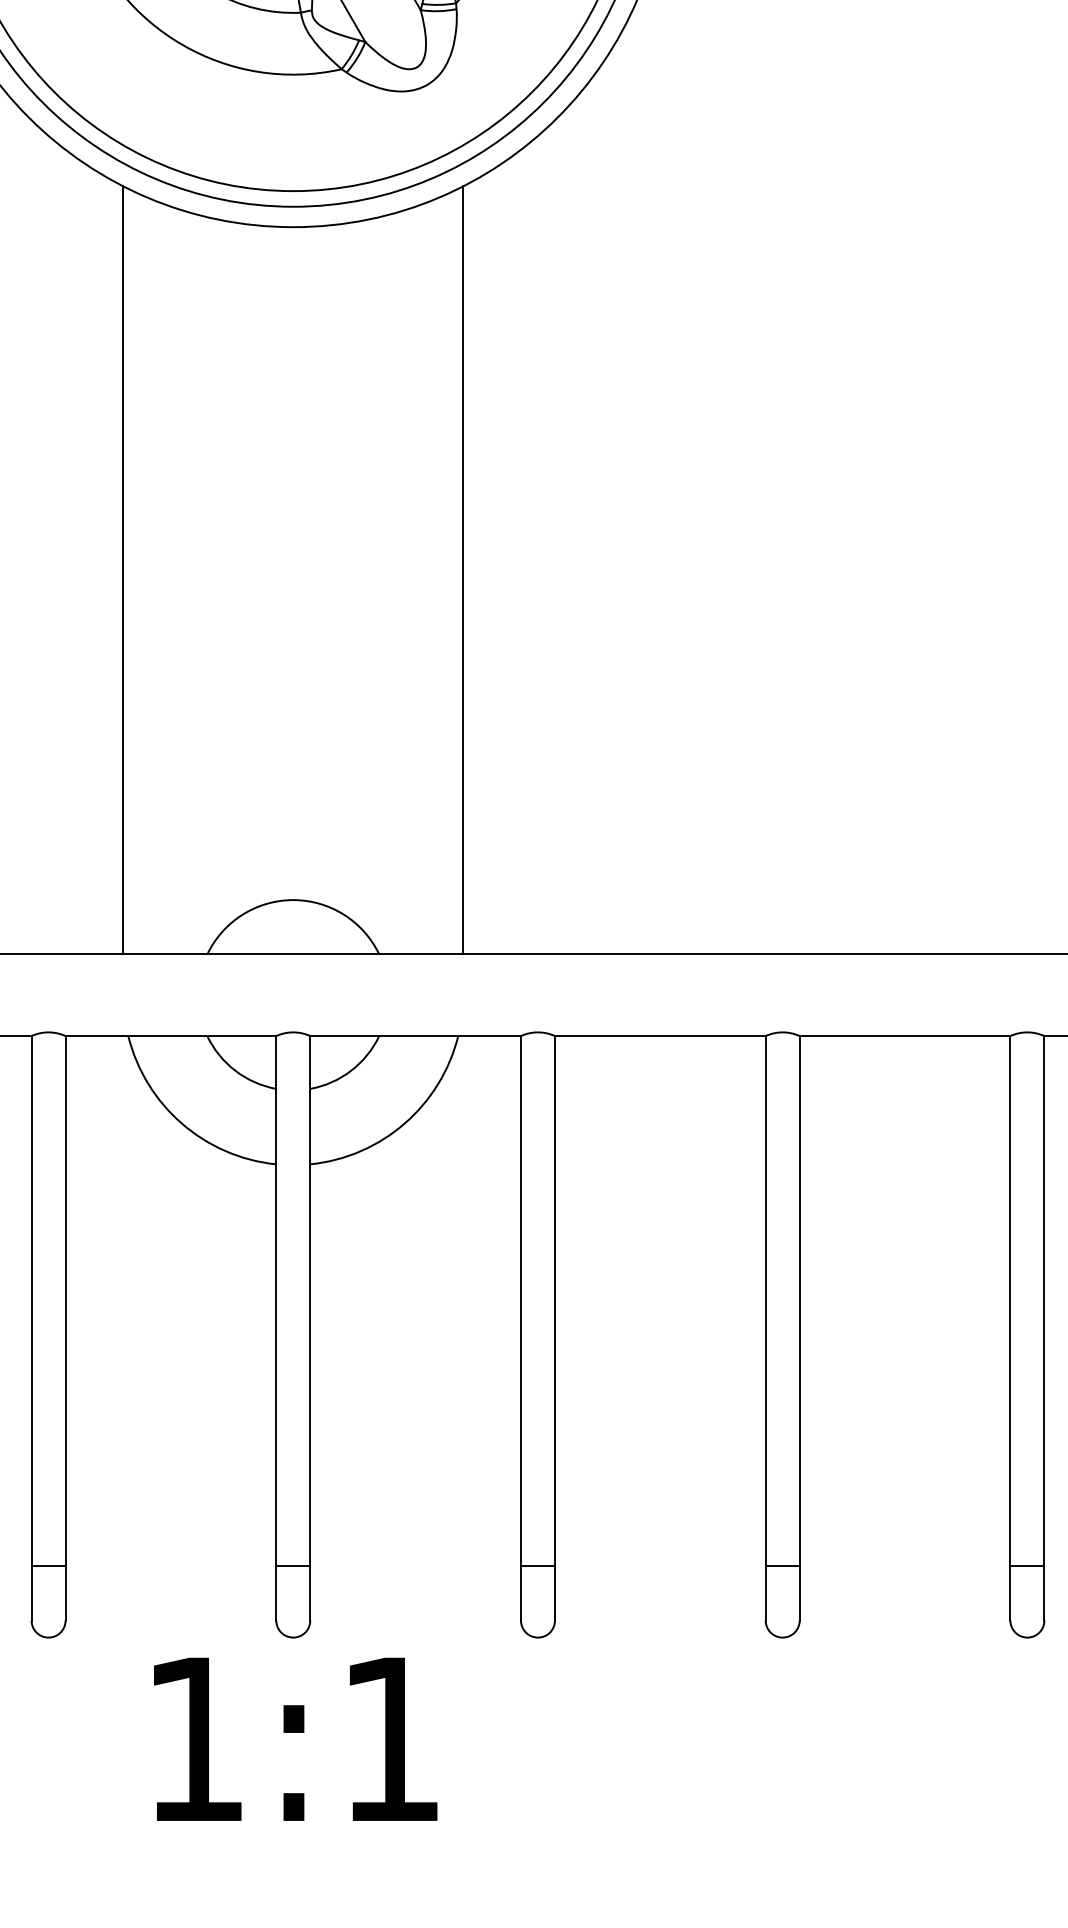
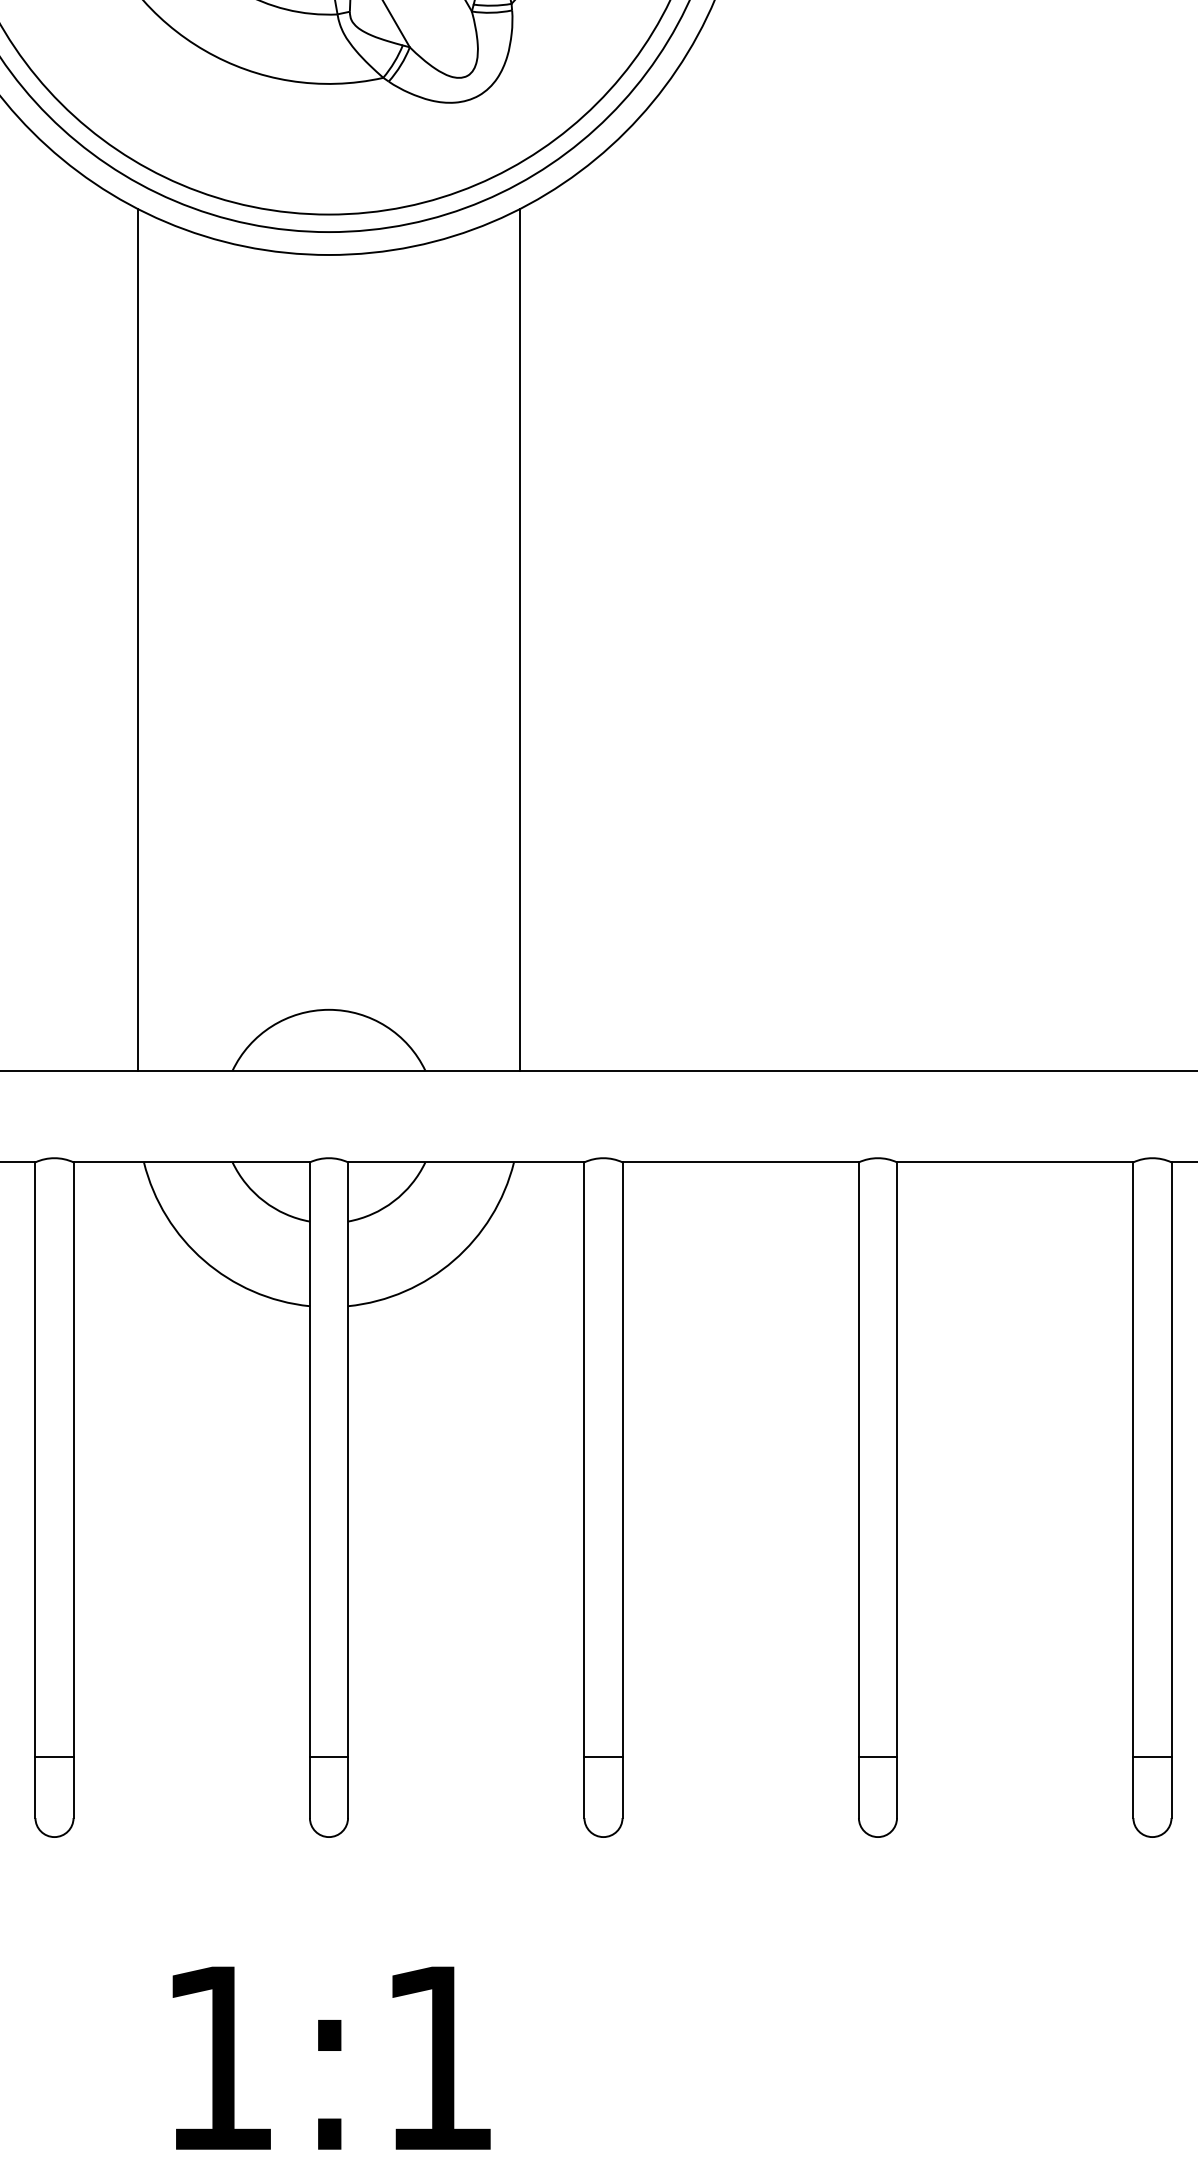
text: (295, 1738) -> (331, 2057), moved

